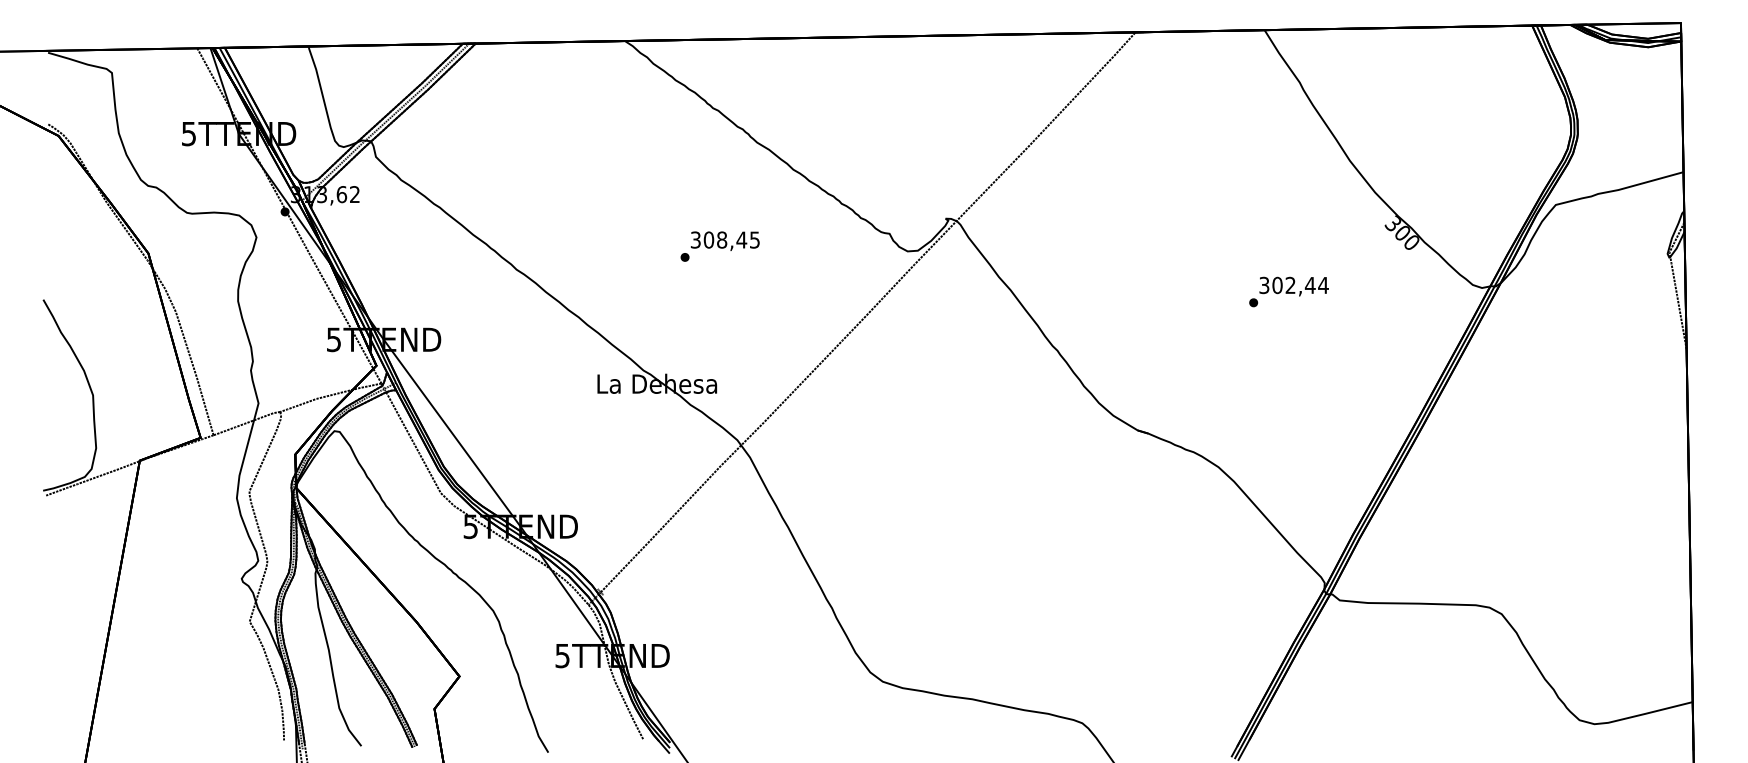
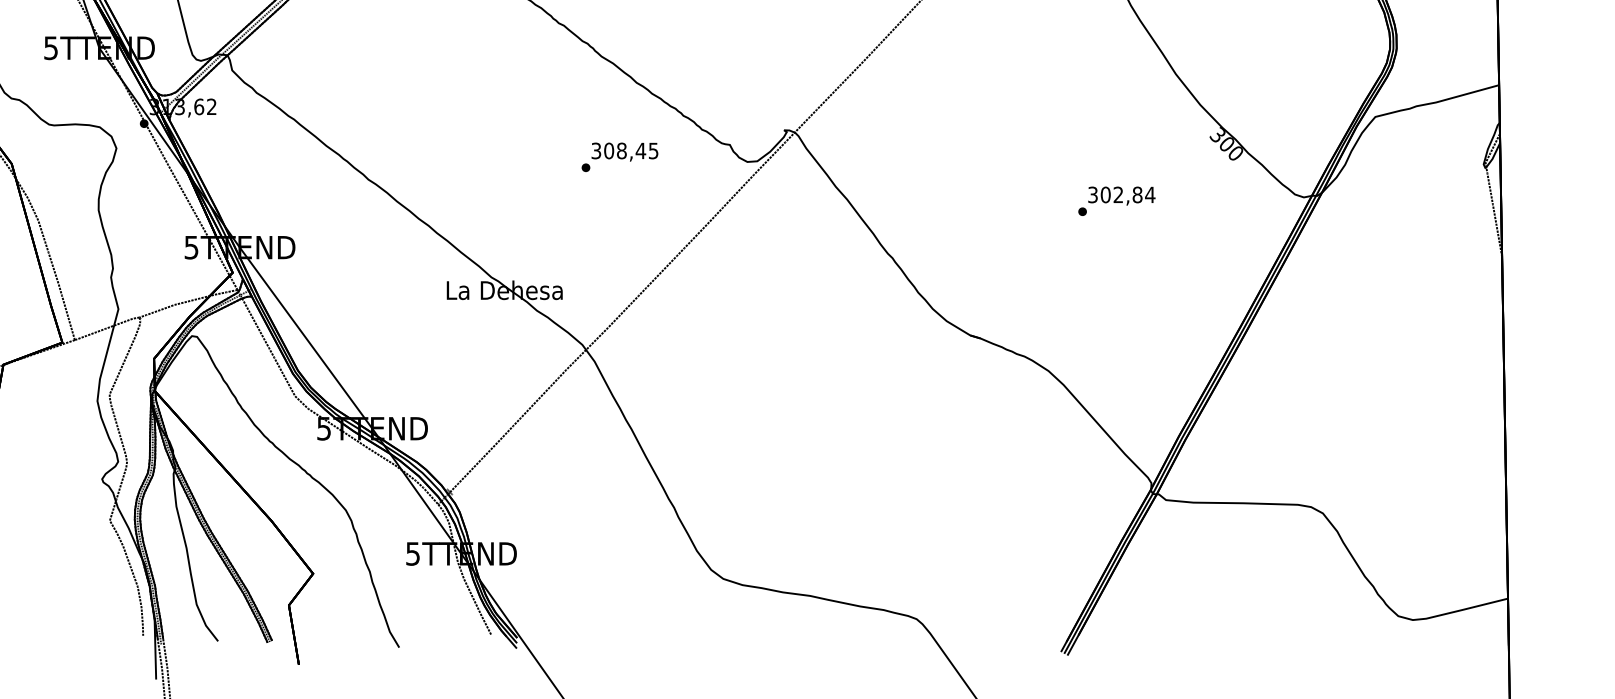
text: (719, 246) -> (619, 157), moved
text: (1309, 285) -> (1136, 194), 302,44 -> 302,84

